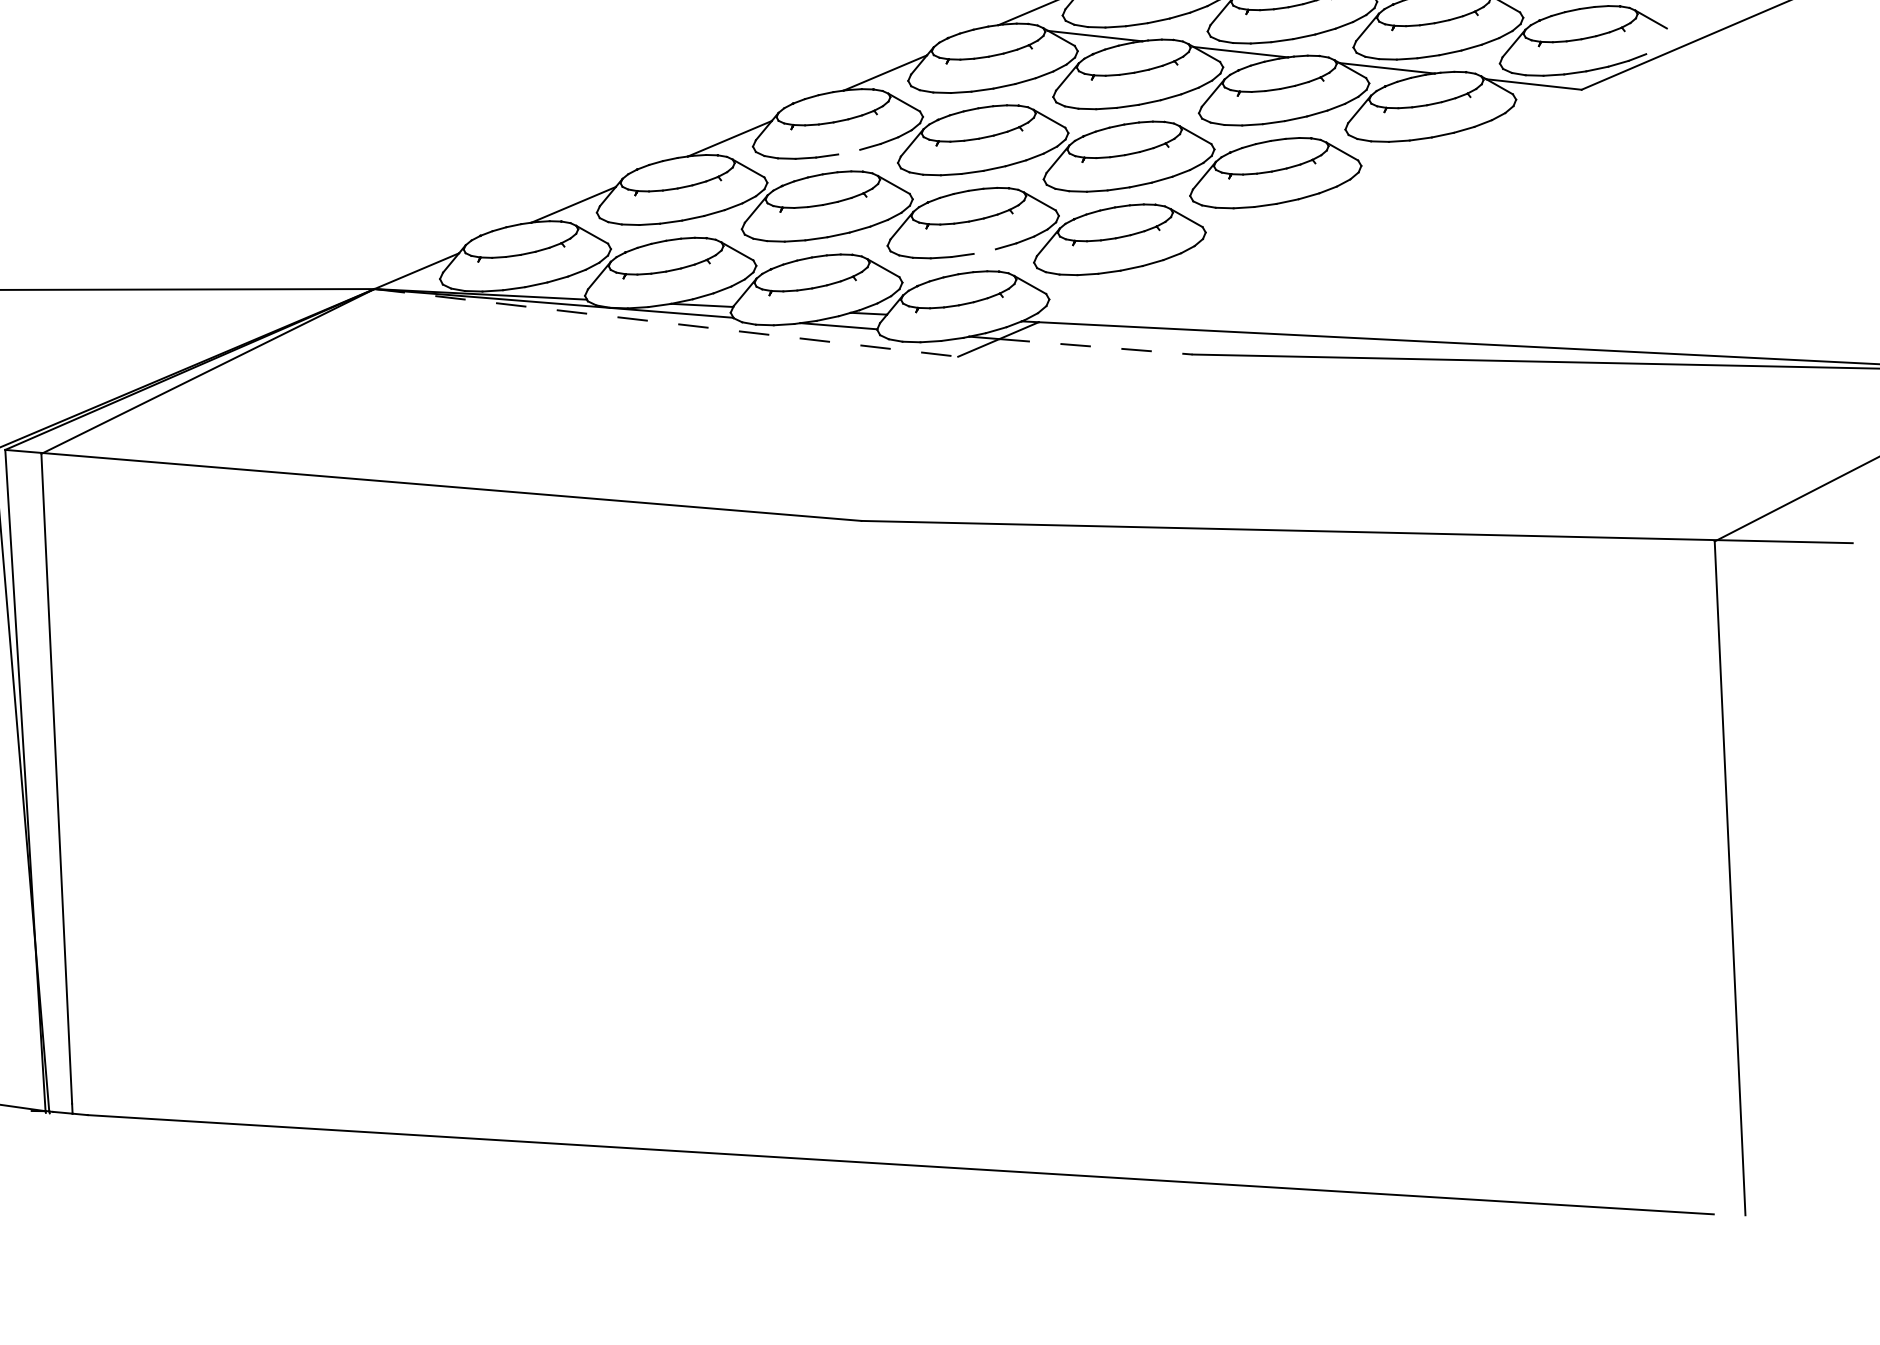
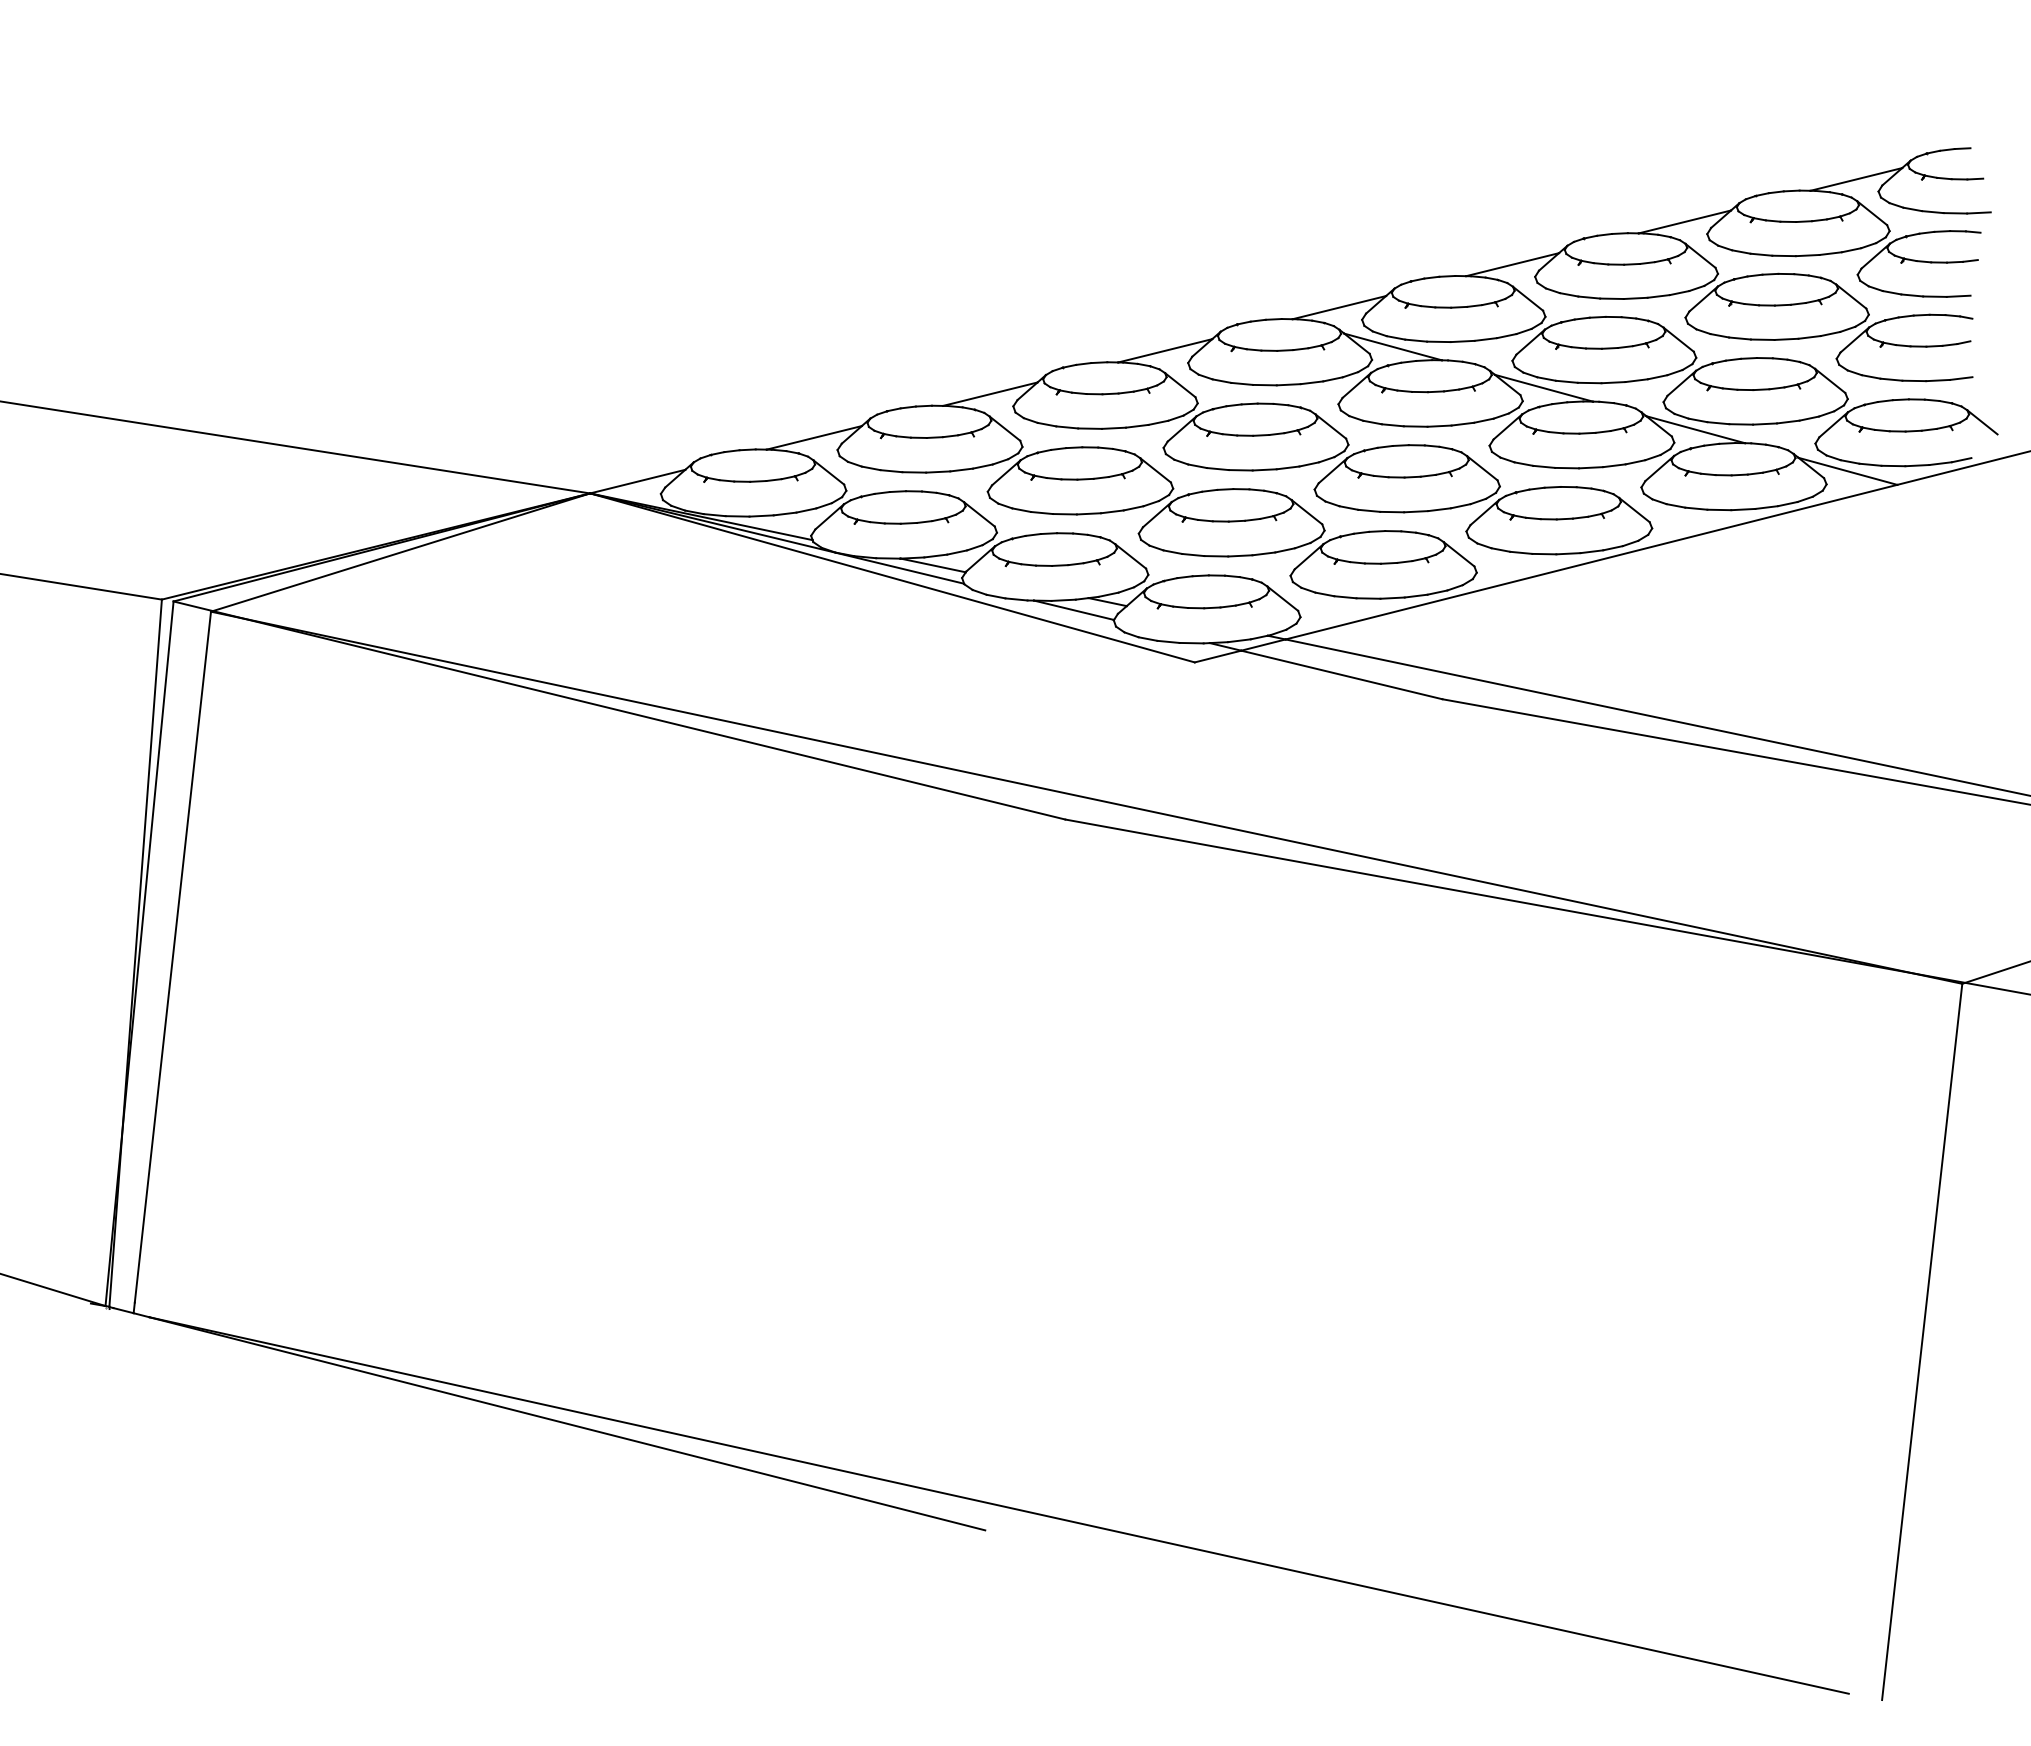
line: (848, 151) -> (1113, 427), added
line: (1310, 205) -> (1591, 561), added
line: (984, 251) -> (1240, 555), added
line: (666, 322) -> (892, 577), dashed -> solid
line: (1096, 347) -> (1342, 675), dashed -> solid
line: (877, 497) -> (1086, 797), added
line: (489, 1152) -> (567, 1423), added

